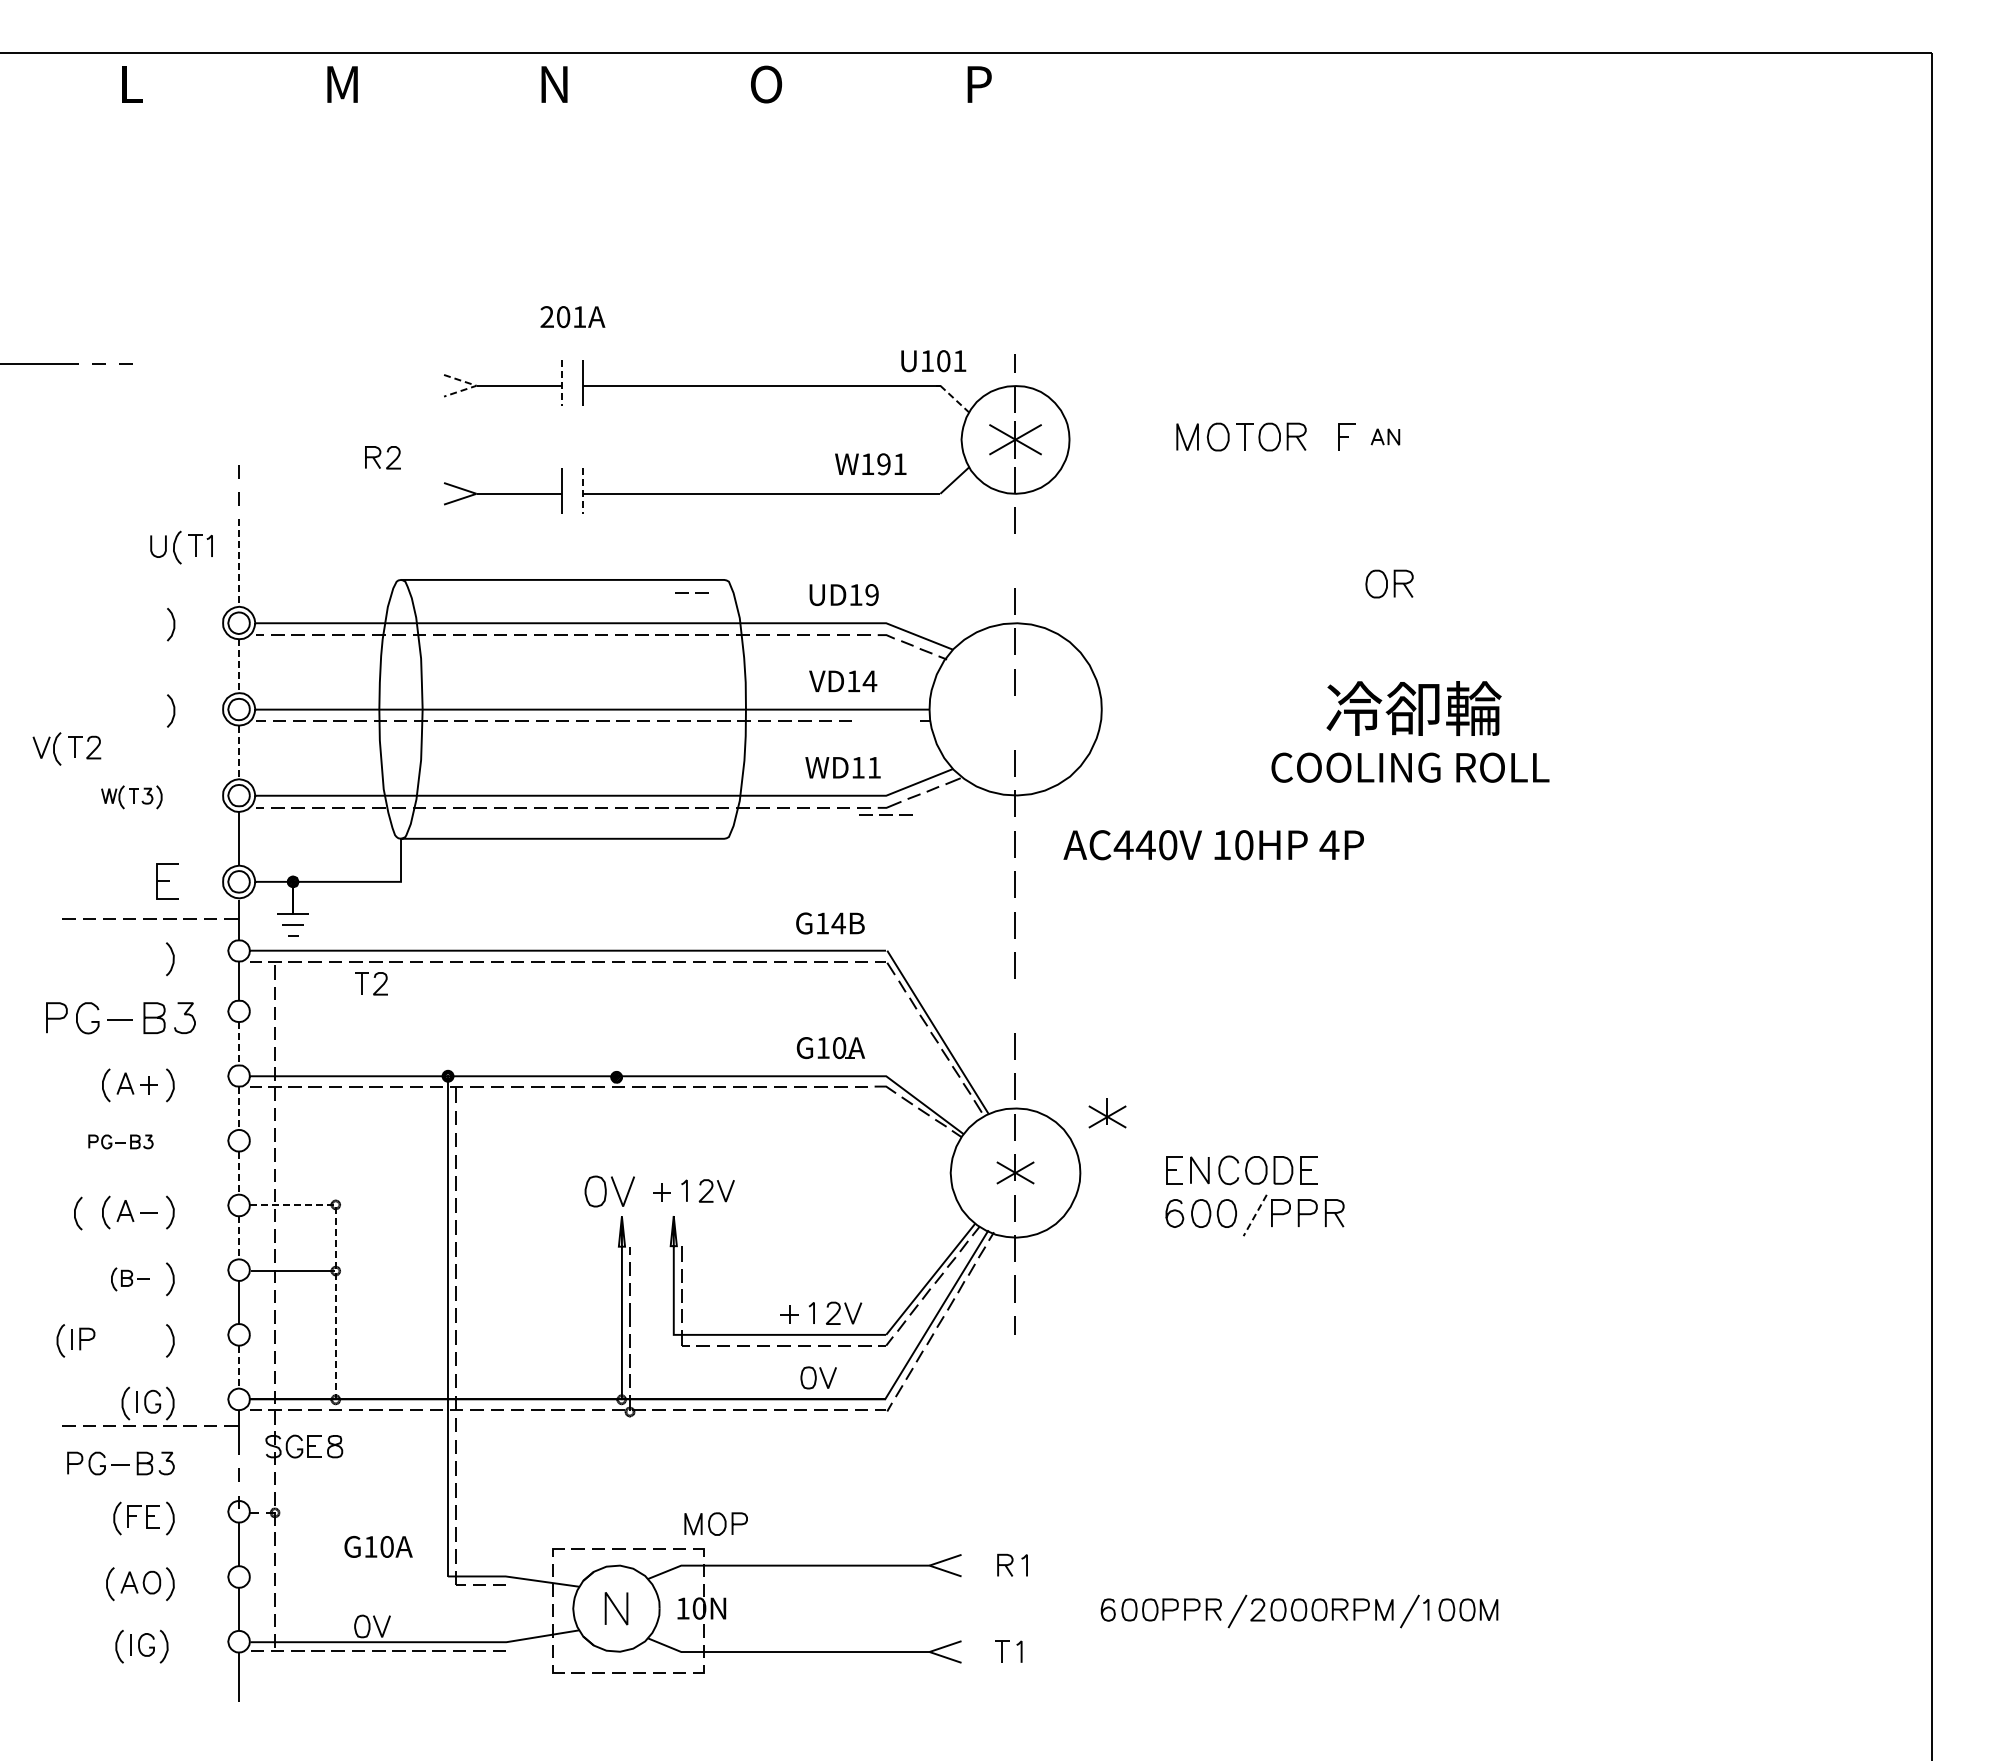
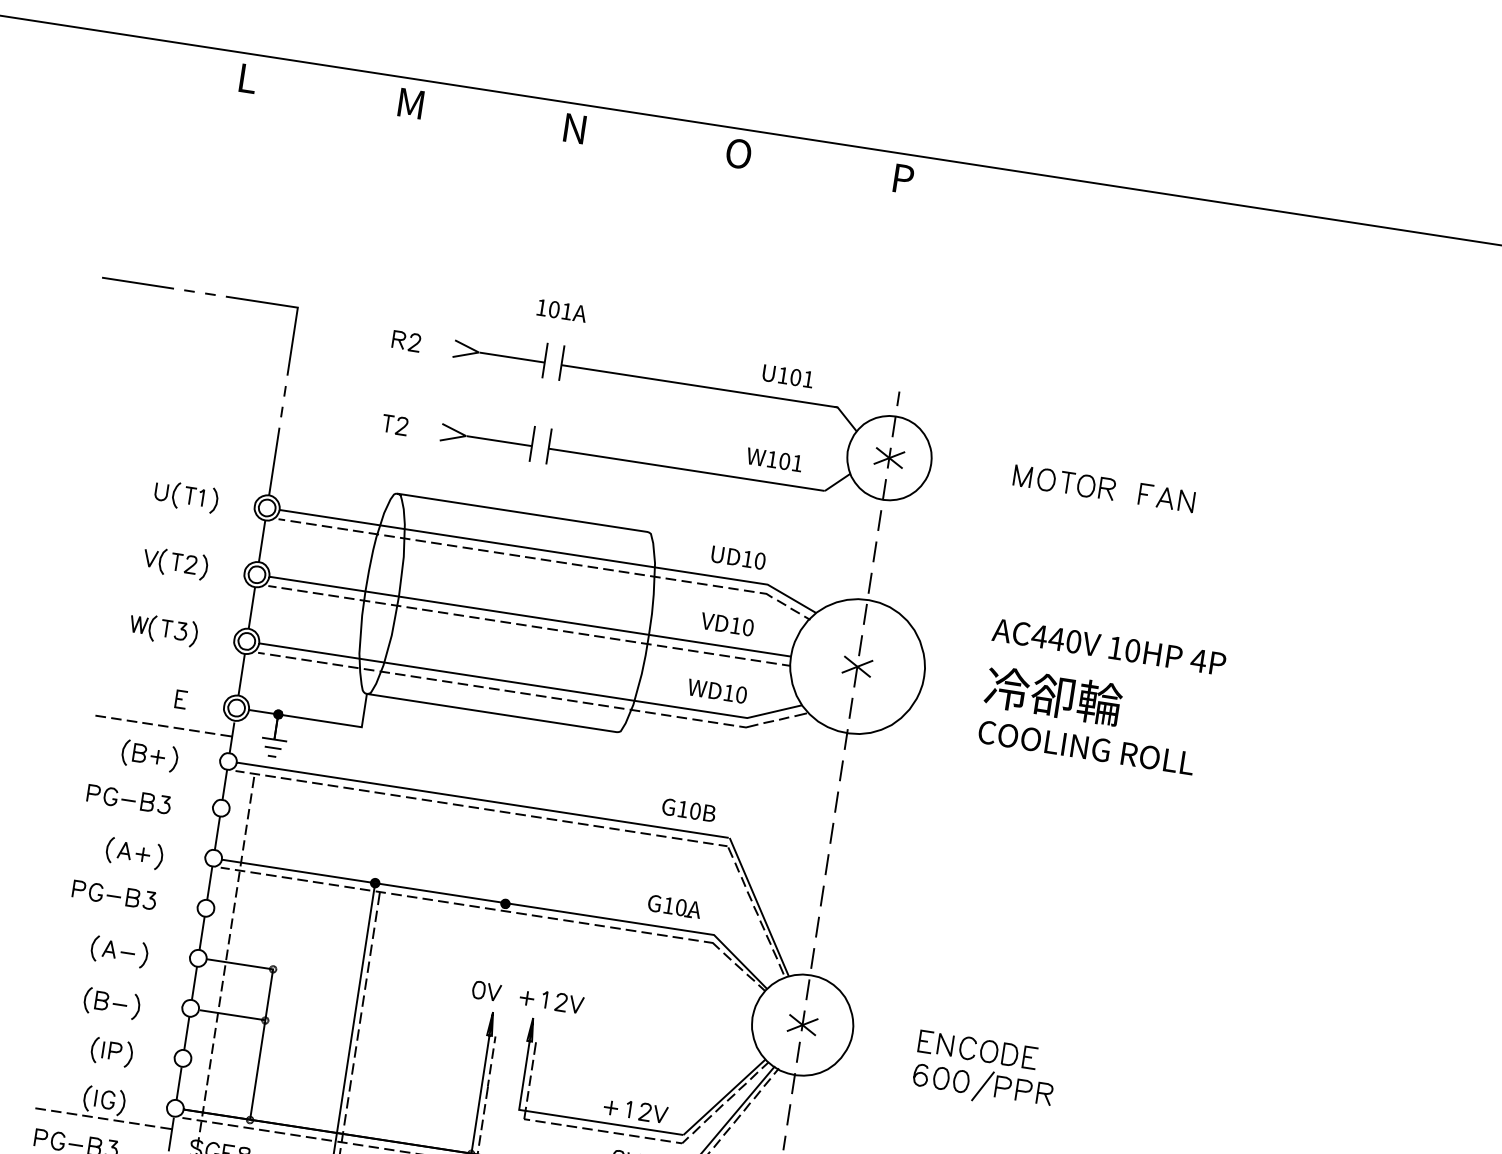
text: (546, 316) -> (541, 307), 201A -> 101A
text: (933, 361) -> (787, 376), moved
line: (192, 364) -> (261, 302), added
line: (561, 383) -> (544, 360), dashed -> solid
line: (476, 385) -> (478, 352), dashed -> solid
line: (954, 399) -> (846, 419), dashed -> solid
part: (1385, 436) -> (1175, 499), size x1.67
part: (1015, 439) -> (889, 457), size x0.71
part: (382, 457) -> (406, 341), moved
text: (883, 464) -> (784, 461), W191 -> W101
line: (583, 491) -> (549, 446), dashed -> solid
part: (174, 547) -> (173, 494), moved
line: (1014, 561) -> (874, 552), added
line: (239, 563) -> (274, 461), dashed -> solid
part: (1389, 583) -> (1161, 613), removed
line: (688, 592) -> (618, 537), removed
text: (871, 594) -> (759, 560), UD19 -> UD10
line: (239, 666) -> (262, 541), dashed -> solid
text: (869, 681) -> (747, 627), VD14 -> VD10
text: (1413, 708) -> (1053, 695), moved
part: (1015, 716) -> (856, 672), added
part: (74, 748) -> (175, 563), moved
line: (239, 752) -> (252, 608), dashed -> solid
text: (874, 767) -> (741, 694), WD11 -> WD10
text: (1410, 767) -> (1086, 747), moved
part: (131, 797) -> (163, 630), size x1.43
line: (885, 814) -> (755, 659), moved
text: (1213, 845) -> (1108, 647), moved
part: (167, 881) -> (181, 699), size x0.62
text: (838, 923) -> (695, 811), G14B -> G10B
part: (130, 959) -> (143, 755), added
part: (373, 977) -> (397, 420), moved
line: (1014, 1006) -> (821, 896), added
part: (120, 1017) -> (128, 798), size x0.71
line: (239, 1043) -> (217, 833), dashed -> solid
line: (239, 1108) -> (210, 883), dashed -> solid
part: (1107, 1113) -> (880, 989), removed
part: (120, 1141) -> (114, 894), size x1.67
line: (239, 1173) -> (202, 933), dashed -> solid
part: (609, 1190) -> (486, 990), size x0.71
curve: (75, 1213) -> (70, 945), removed
line: (1255, 1215) -> (983, 1086), dashed -> solid
line: (239, 1237) -> (194, 983), dashed -> solid
line: (335, 1258) -> (266, 1010), dashed -> solid
part: (130, 1279) -> (105, 1002), size x1.43
part: (75, 1340) -> (106, 1051), moved
line: (239, 1367) -> (179, 1083), dashed -> solid

